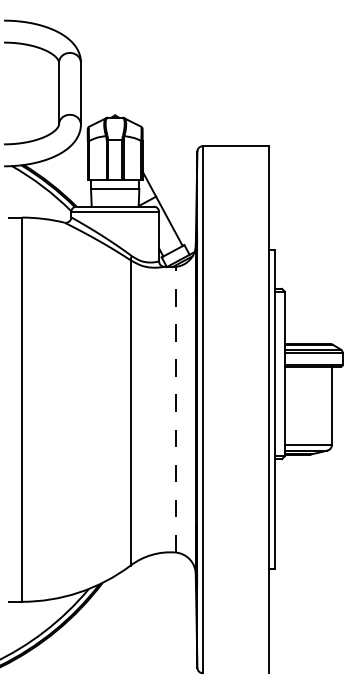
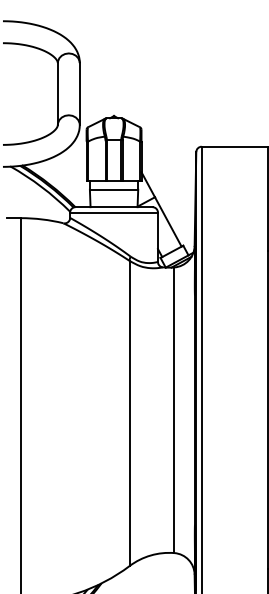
line: (175, 409) -> (174, 410), dashed -> solid

